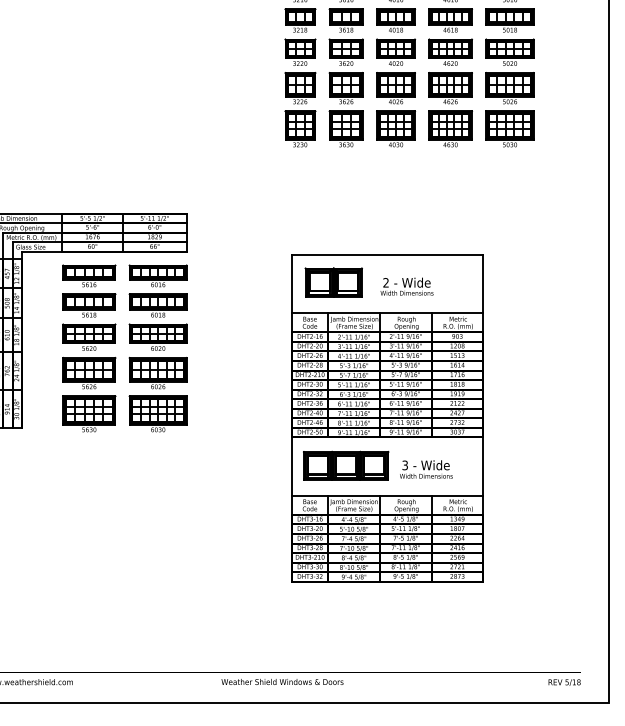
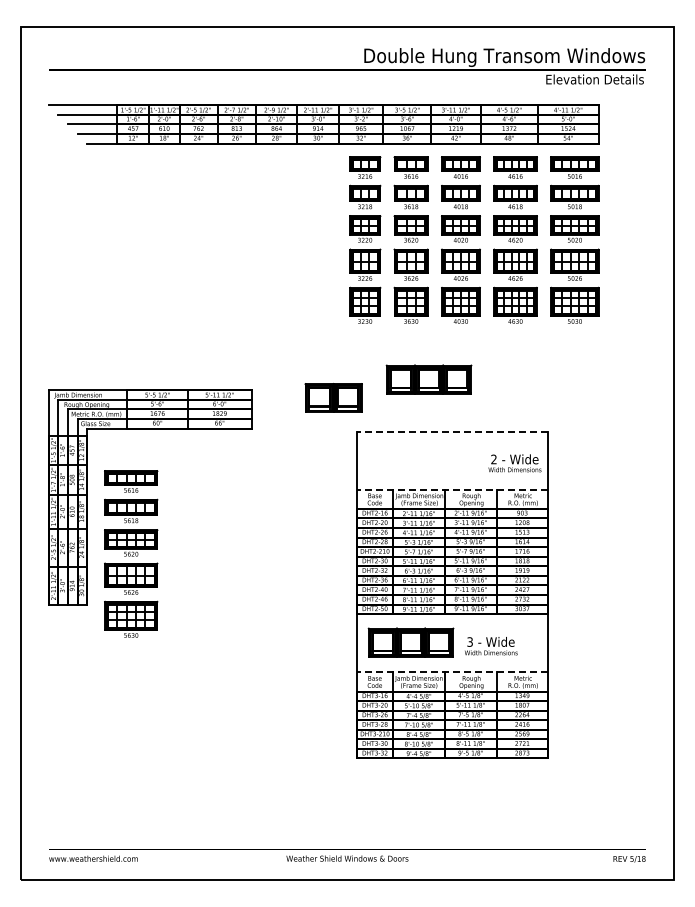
part: (363, 202) -> (428, 379), added
line: (387, 254) -> (452, 431), solid -> dashed
part: (333, 281) -> (333, 397), moved
text: (406, 286) -> (514, 463), moved
line: (387, 312) -> (452, 489), solid -> dashed
part: (89, 347) -> (131, 553), moved
part: (157, 347) -> (222, 524), removed
line: (387, 495) -> (452, 672), solid -> dashed

